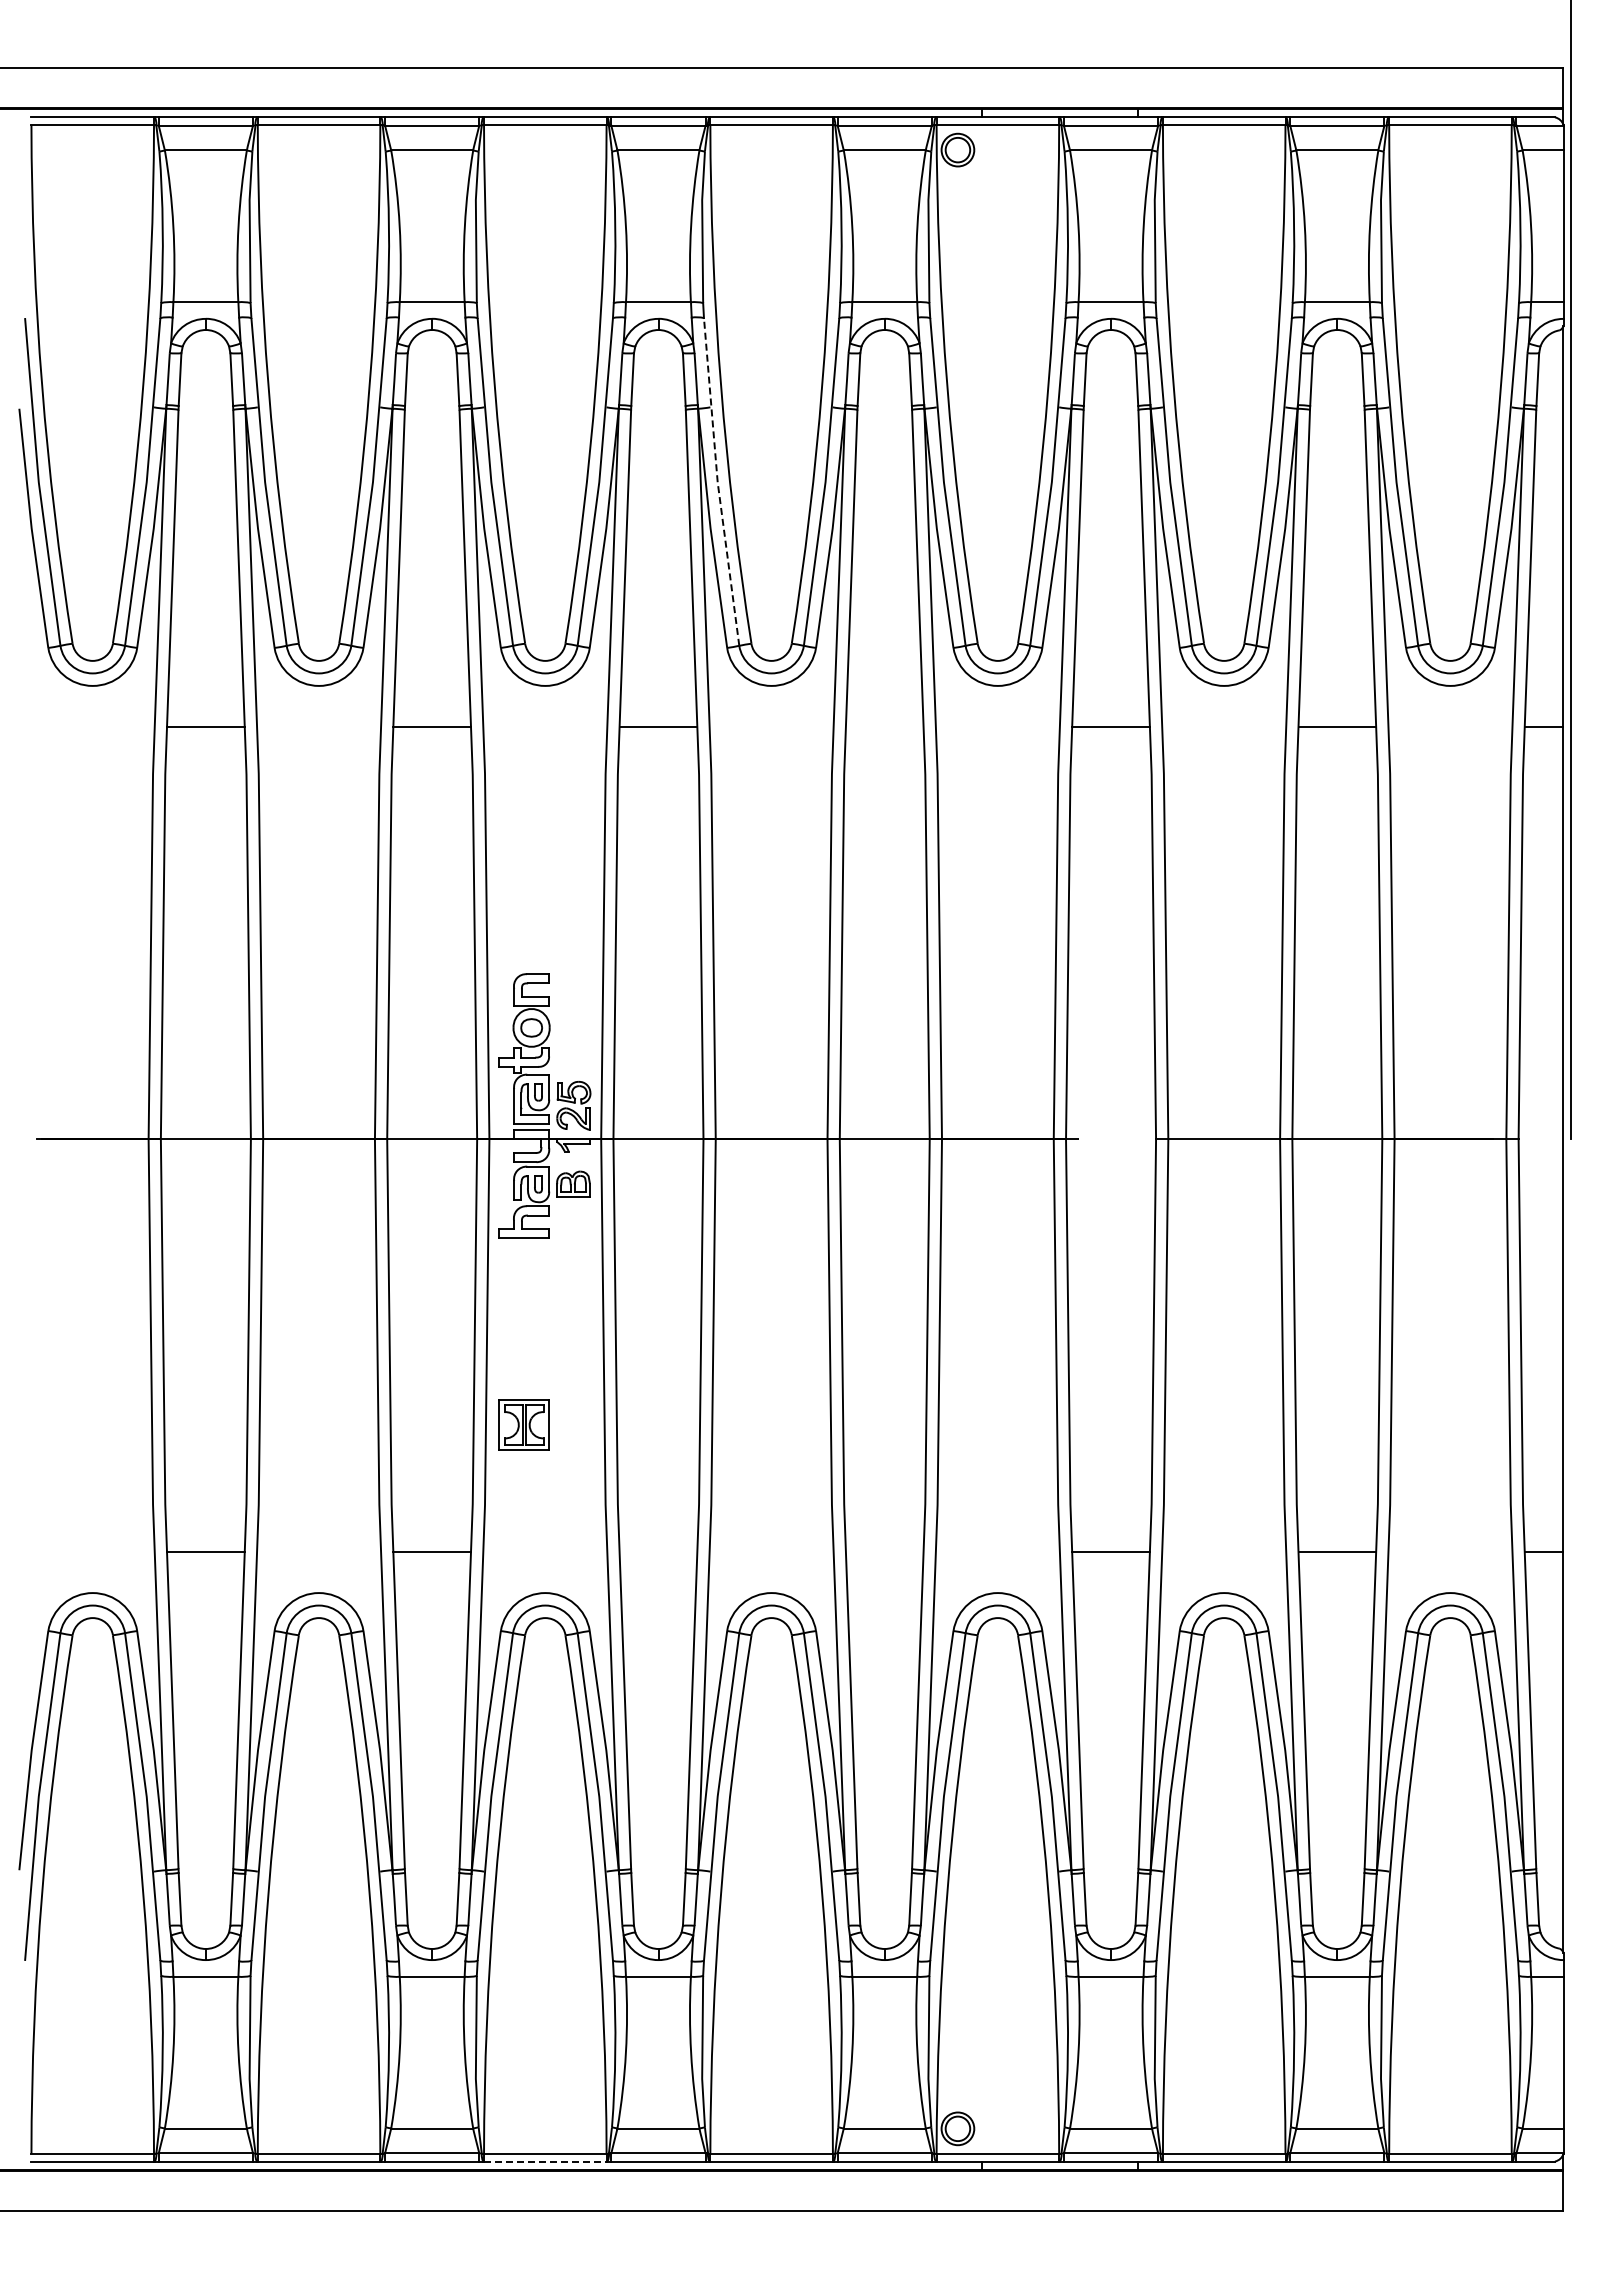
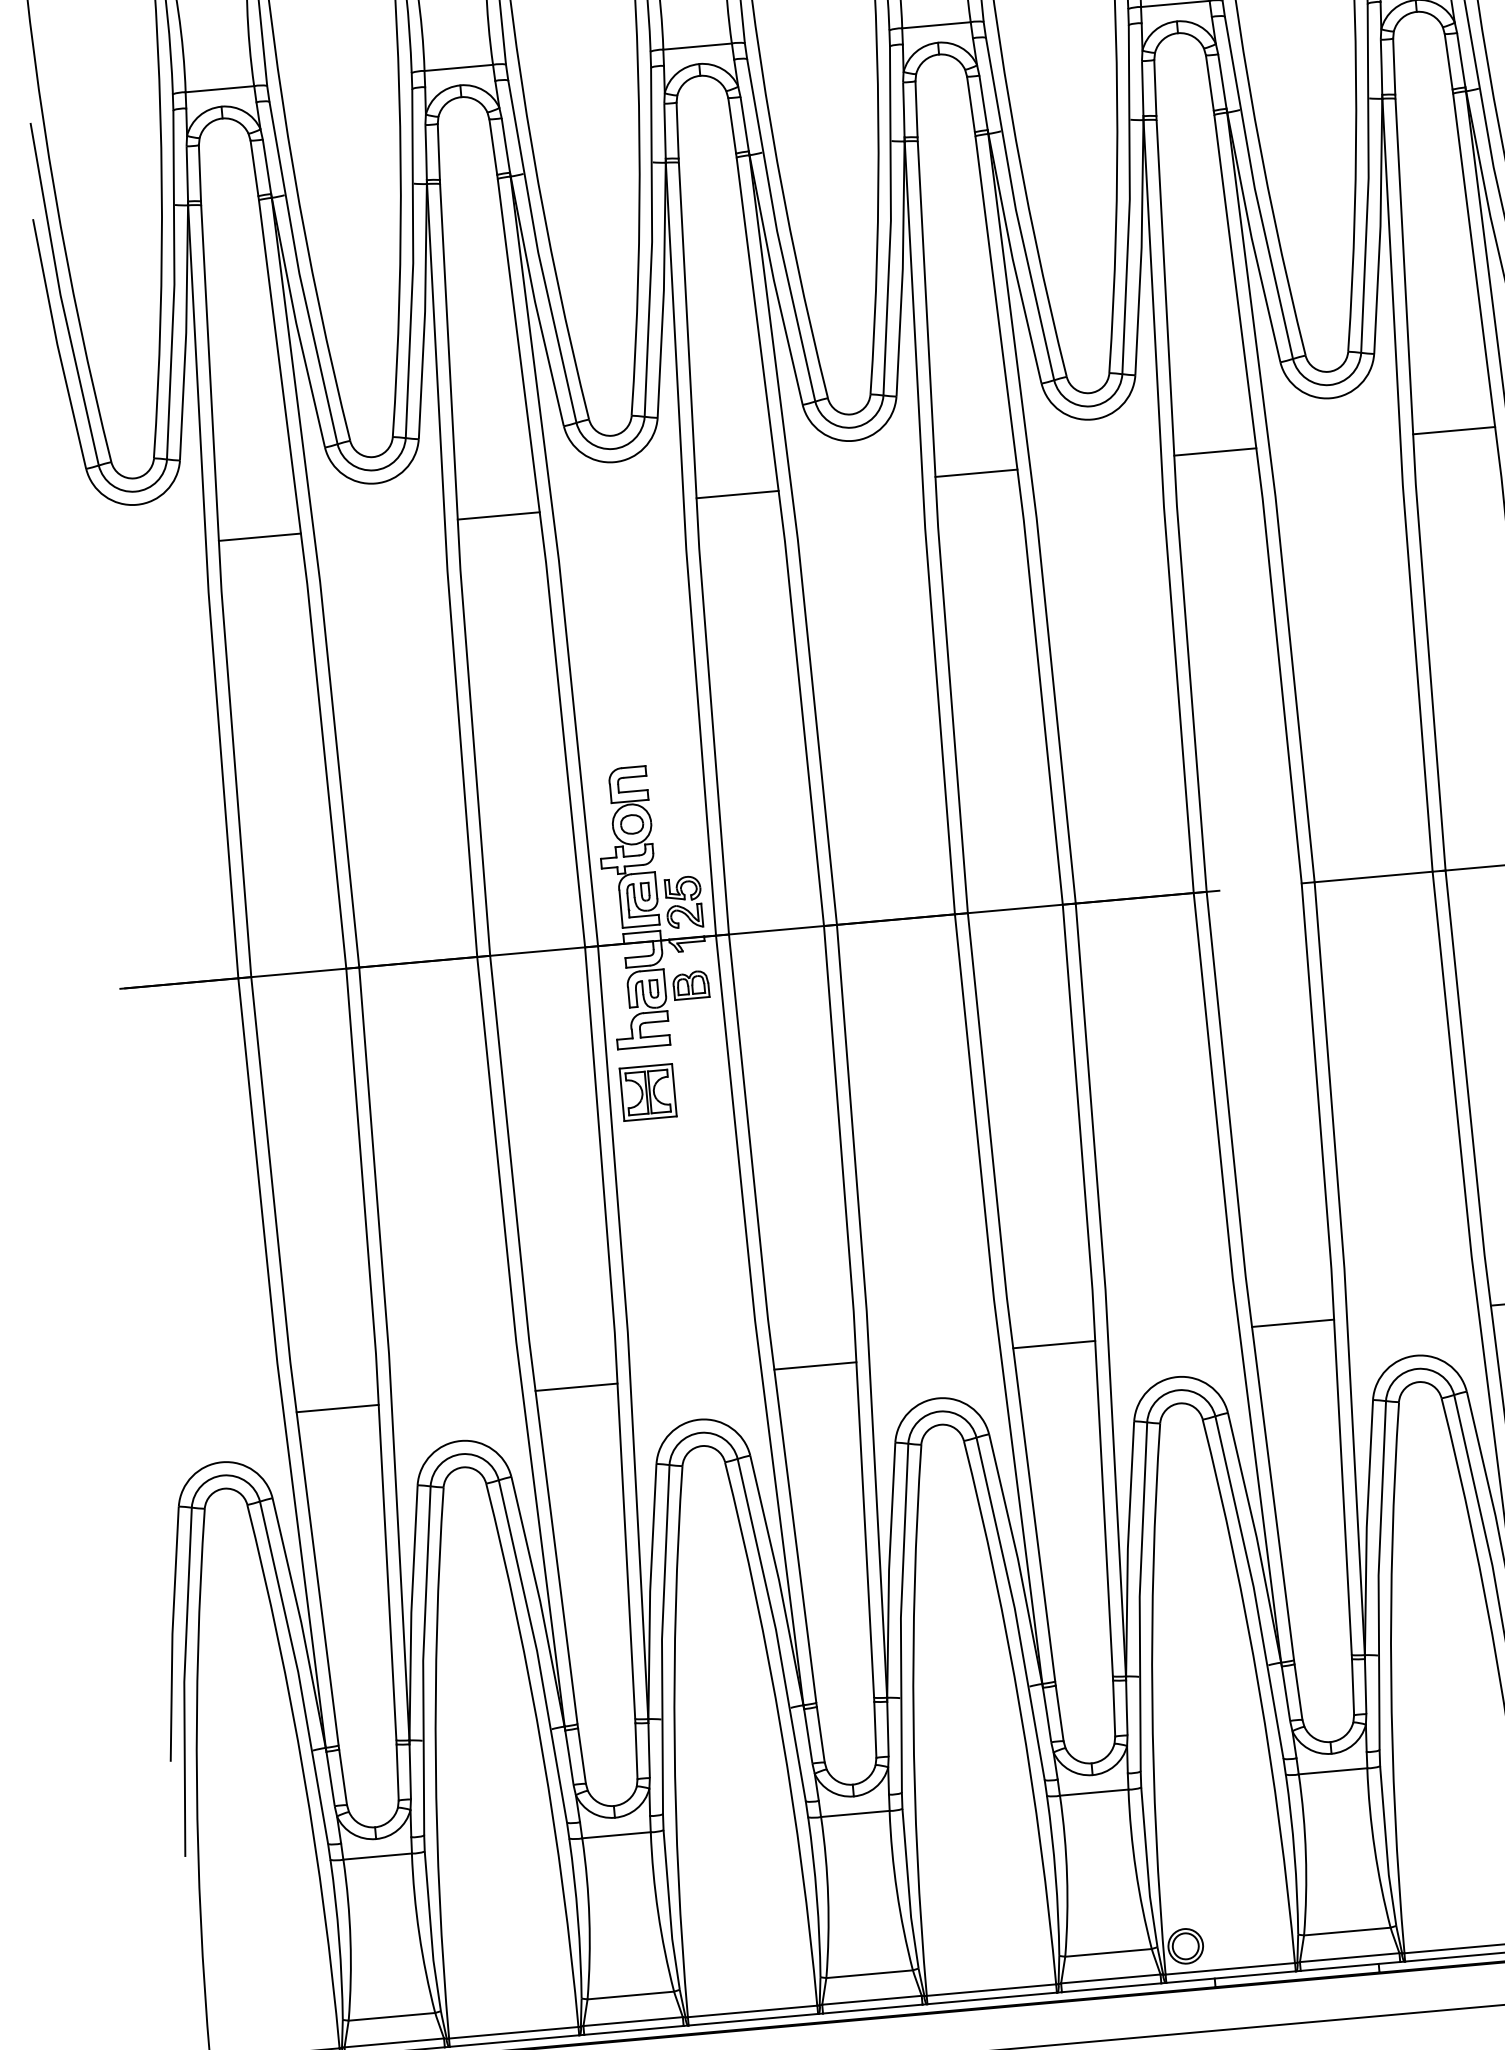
line: (717, 482) -> (776, 231), dashed -> solid
line: (884, 726) -> (976, 473), added
part: (523, 1424) -> (647, 1091), moved
line: (658, 1552) -> (815, 1366), added
line: (884, 1552) -> (1053, 1344), added
line: (545, 2161) -> (753, 2019), dashed -> solid

